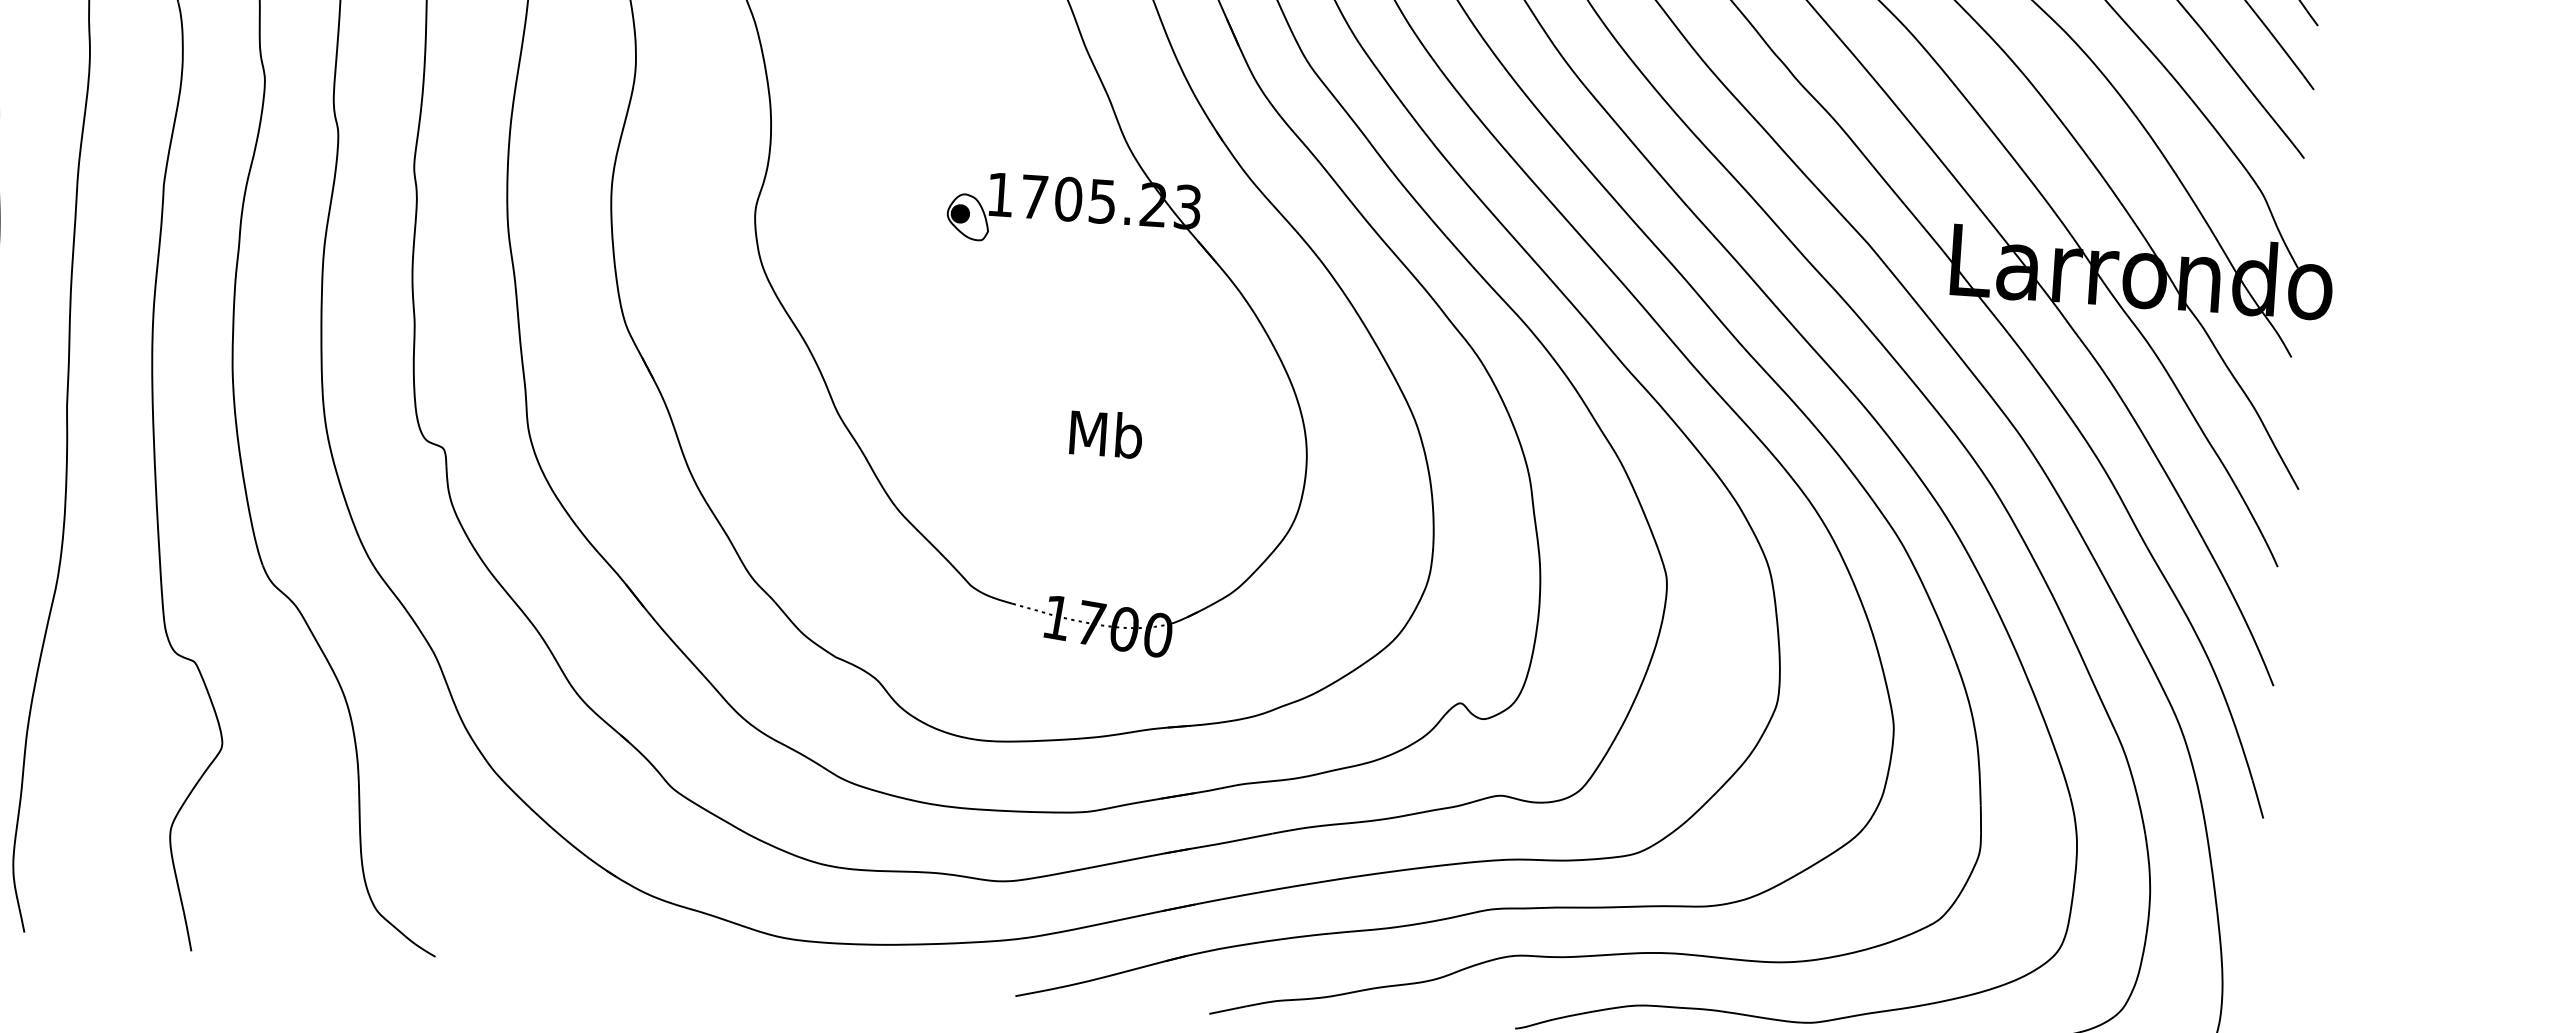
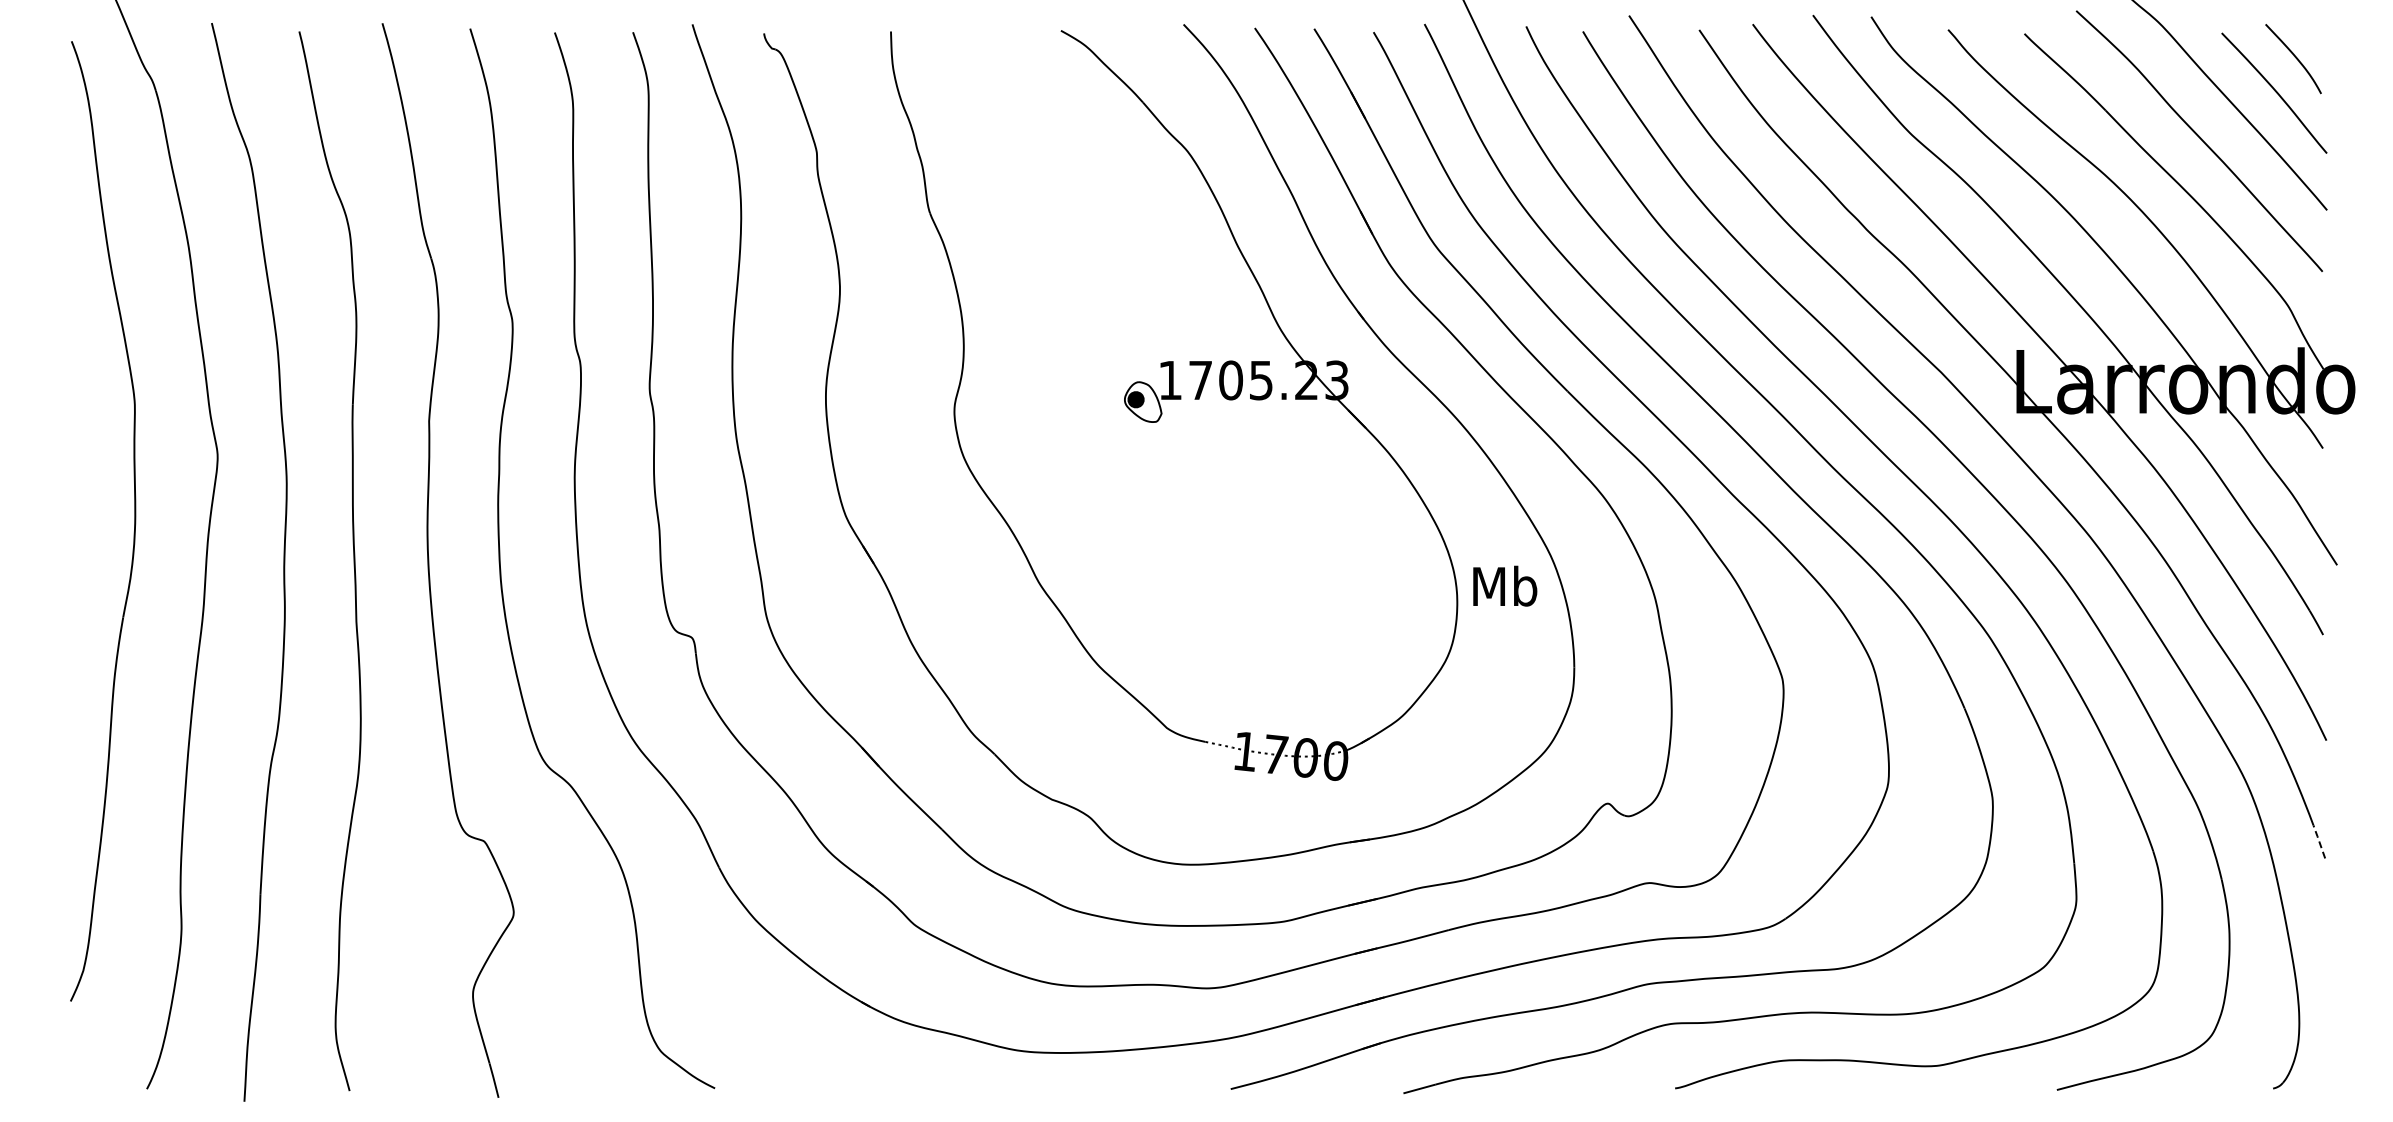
text: (1106, 433) -> (1505, 585), moved
line: (2258, 797) -> (2319, 840), solid -> dashed

